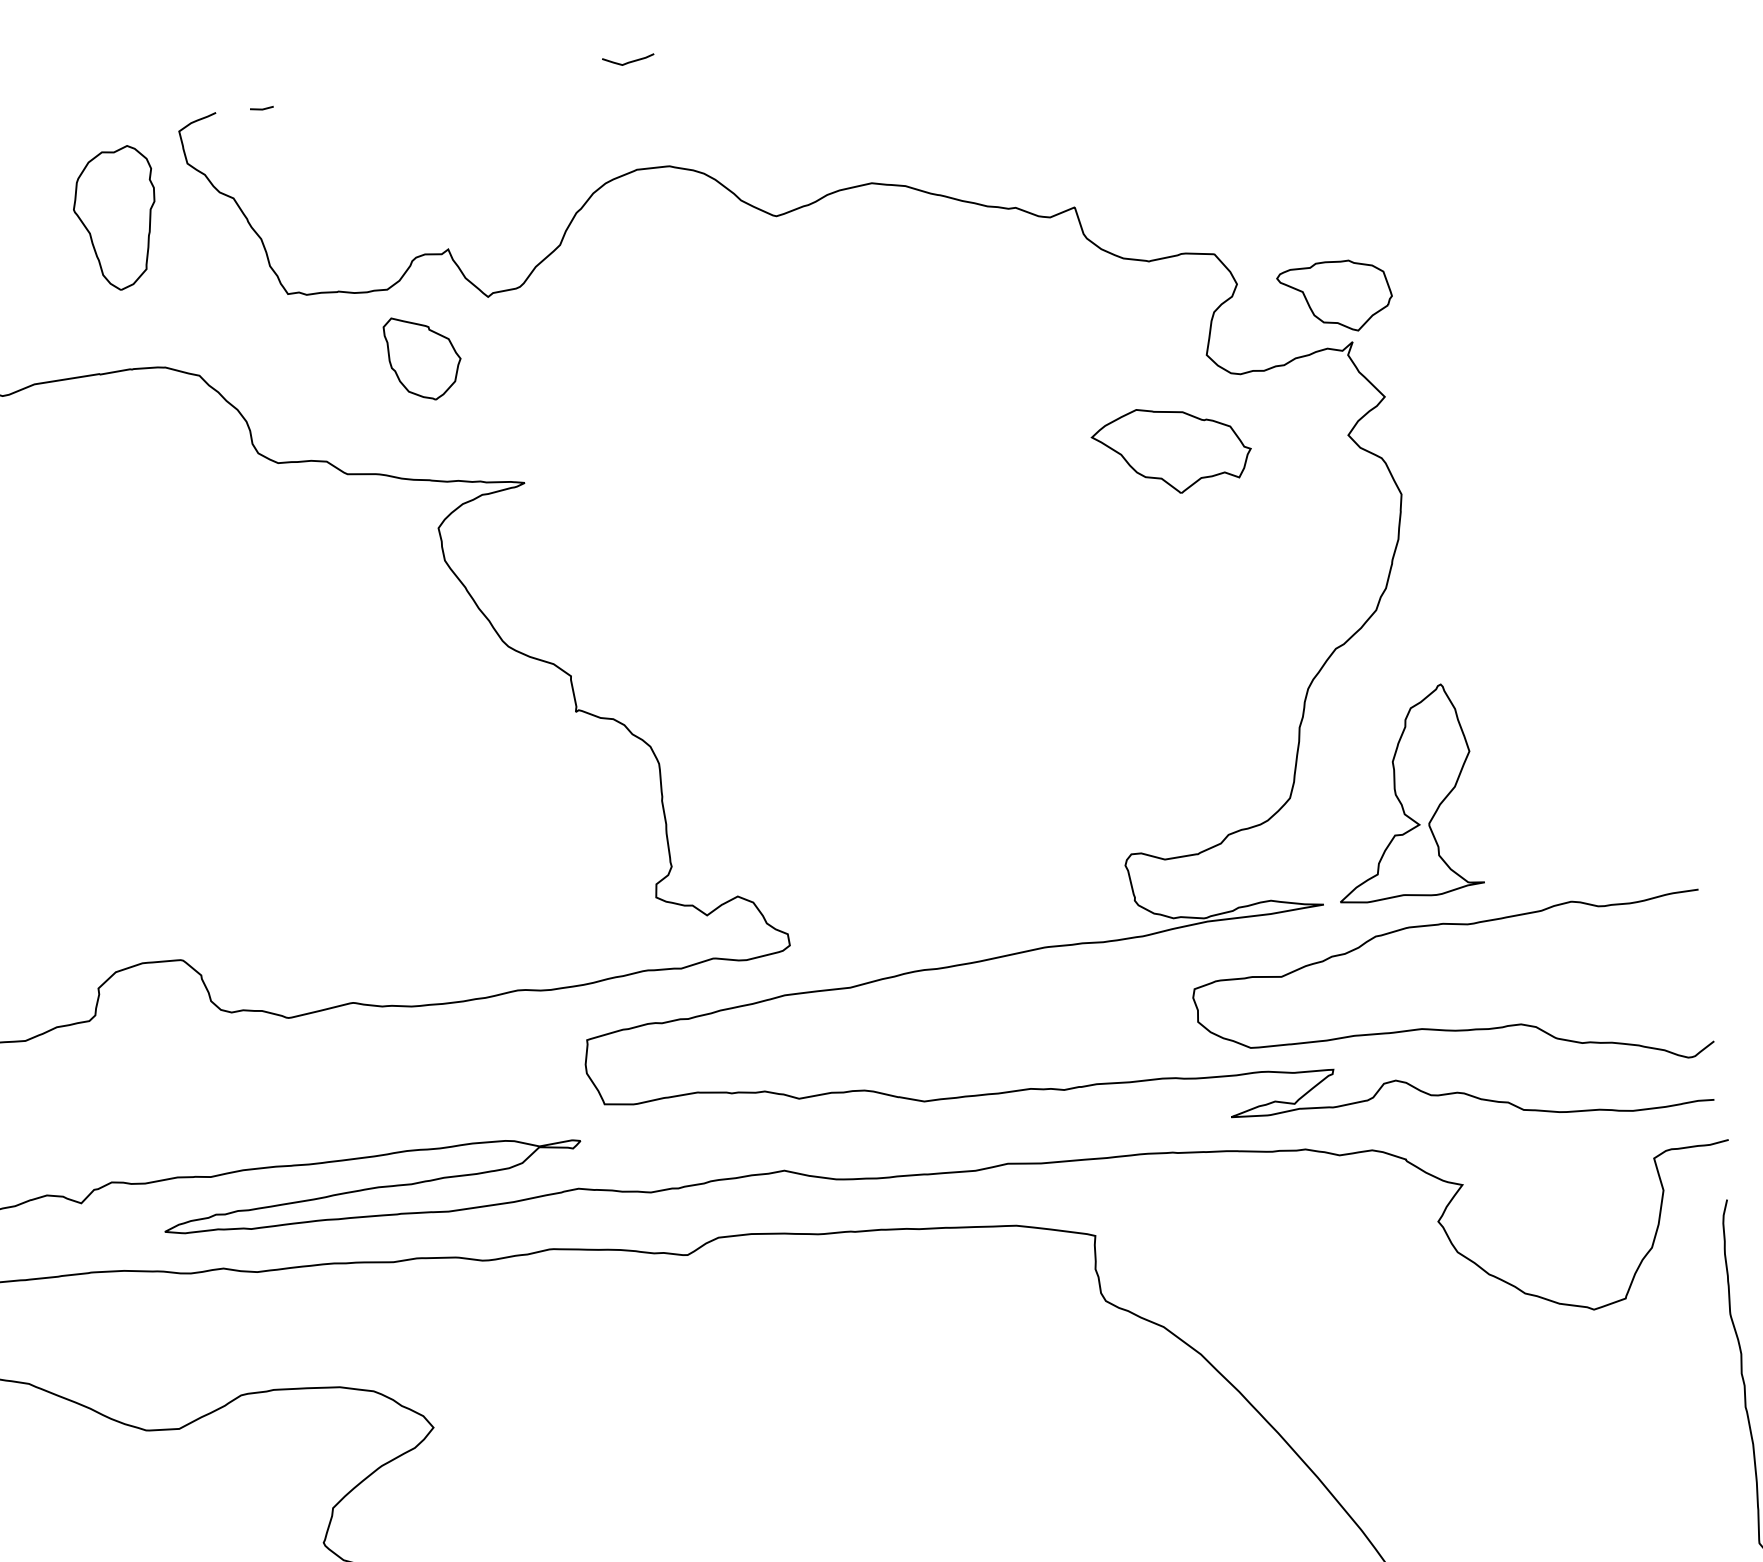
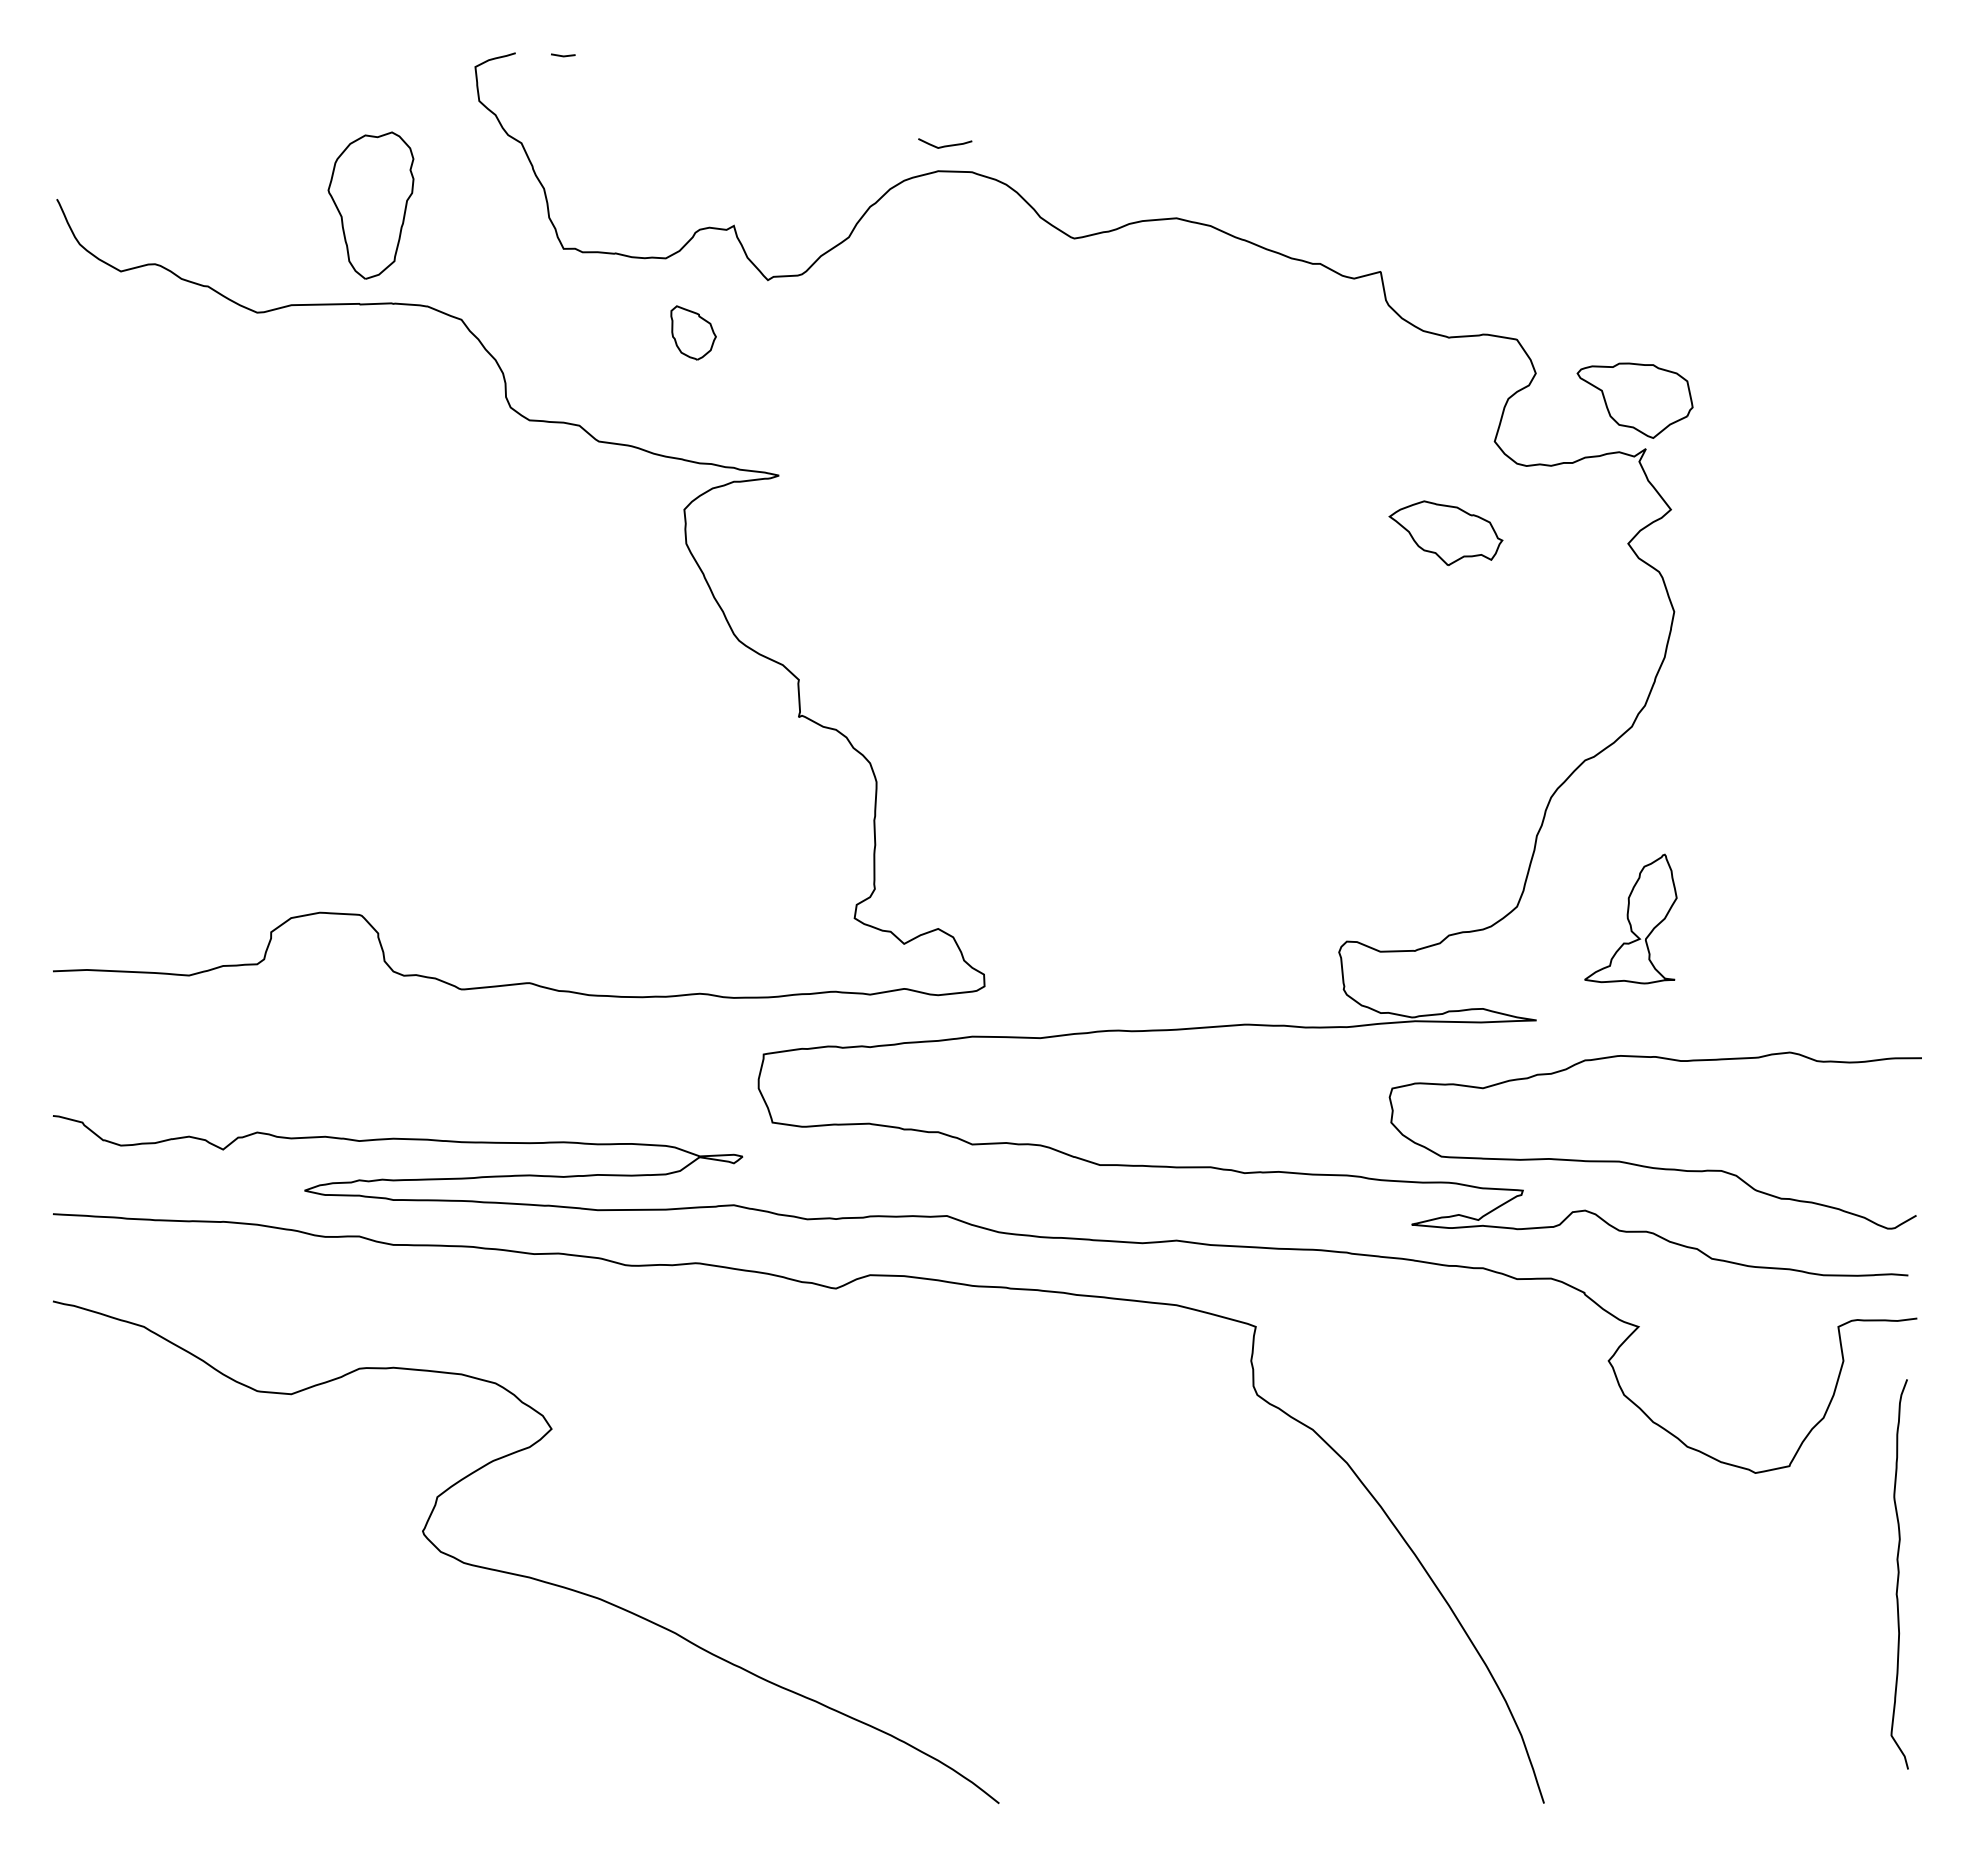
curve: (629, 61) -> (945, 145), moved
part: (116, 218) -> (370, 205), moved
part: (423, 357) -> (693, 332), size x0.6
part: (1171, 448) -> (1445, 532), size x0.7
part: (1400, 794) -> (1630, 918), size x0.6

